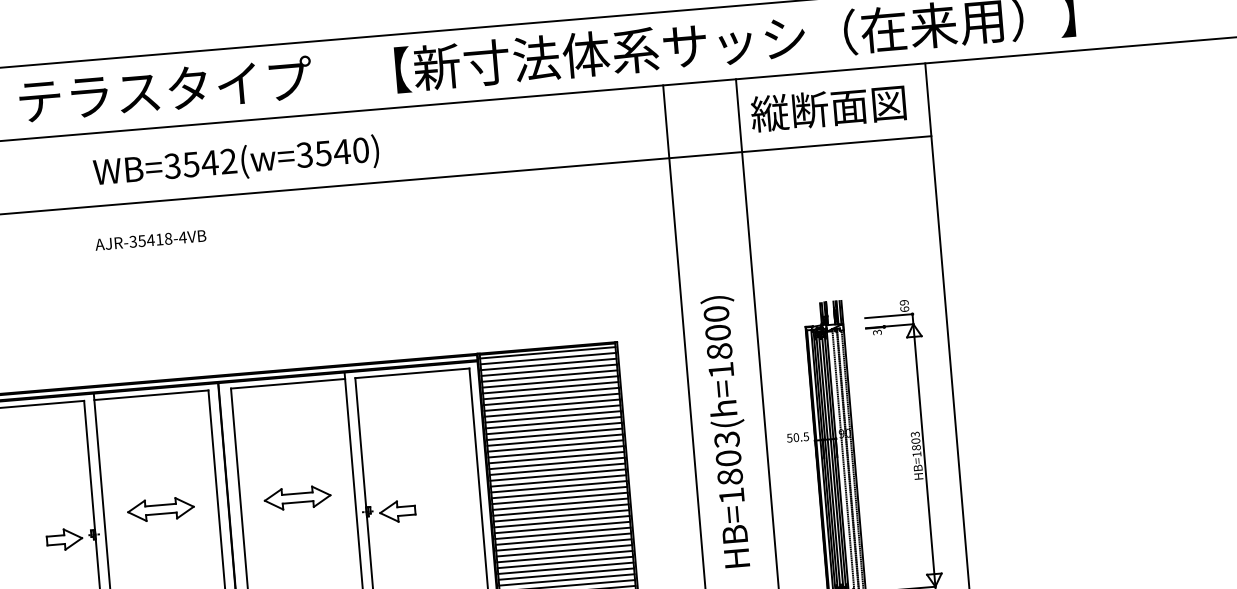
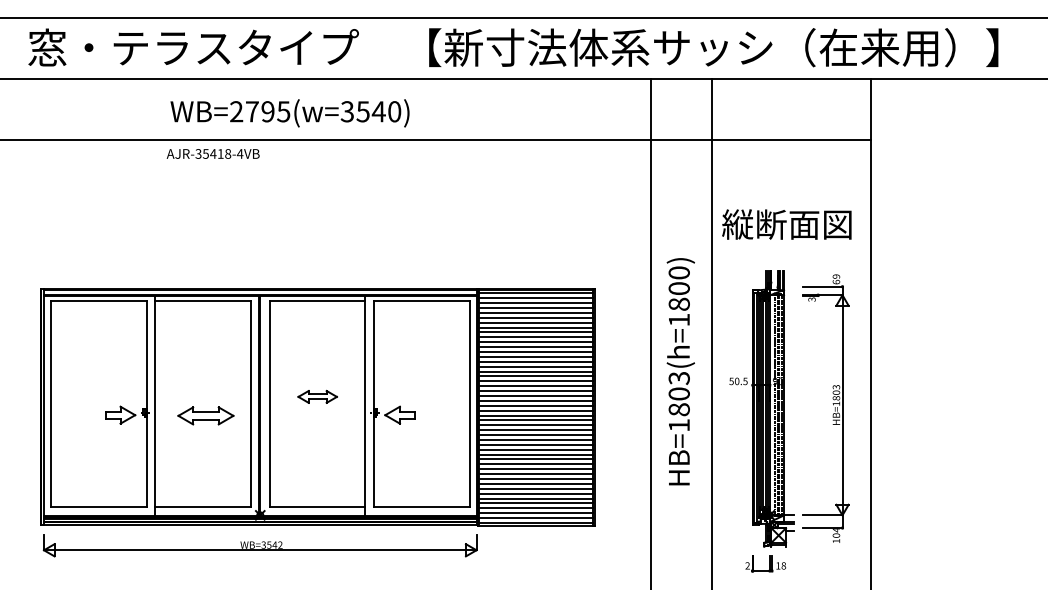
text: (827, 108) -> (786, 224), moved
text: (199, 163) -> (259, 111), WB=3542(w=3540) -> WB=2795(w=3540)
text: (149, 239) -> (212, 153), moved
part: (297, 497) -> (317, 396), size x0.7
part: (160, 509) -> (205, 415), moved

